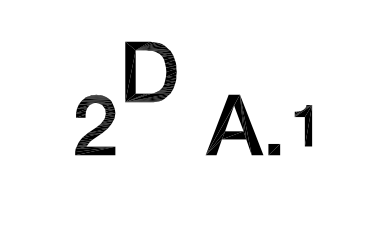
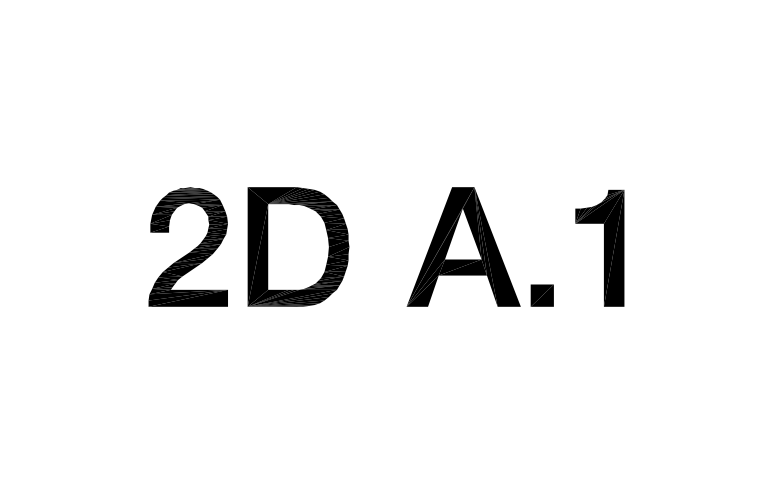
part: (150, 71) -> (297, 246), moved
part: (303, 125) -> (600, 247), size x1.43

